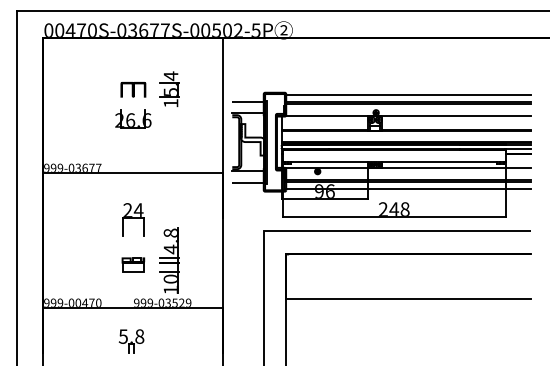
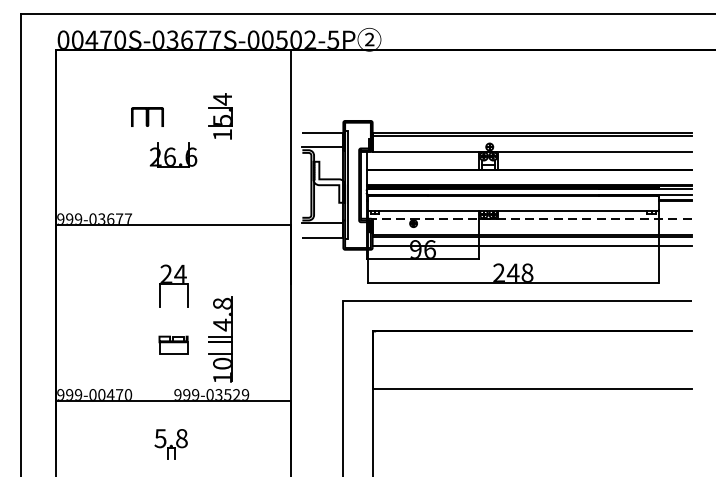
part: (133, 89) -> (147, 116), moved
line: (408, 95) -> (531, 124), removed
line: (408, 168) -> (531, 219), solid -> dashed

